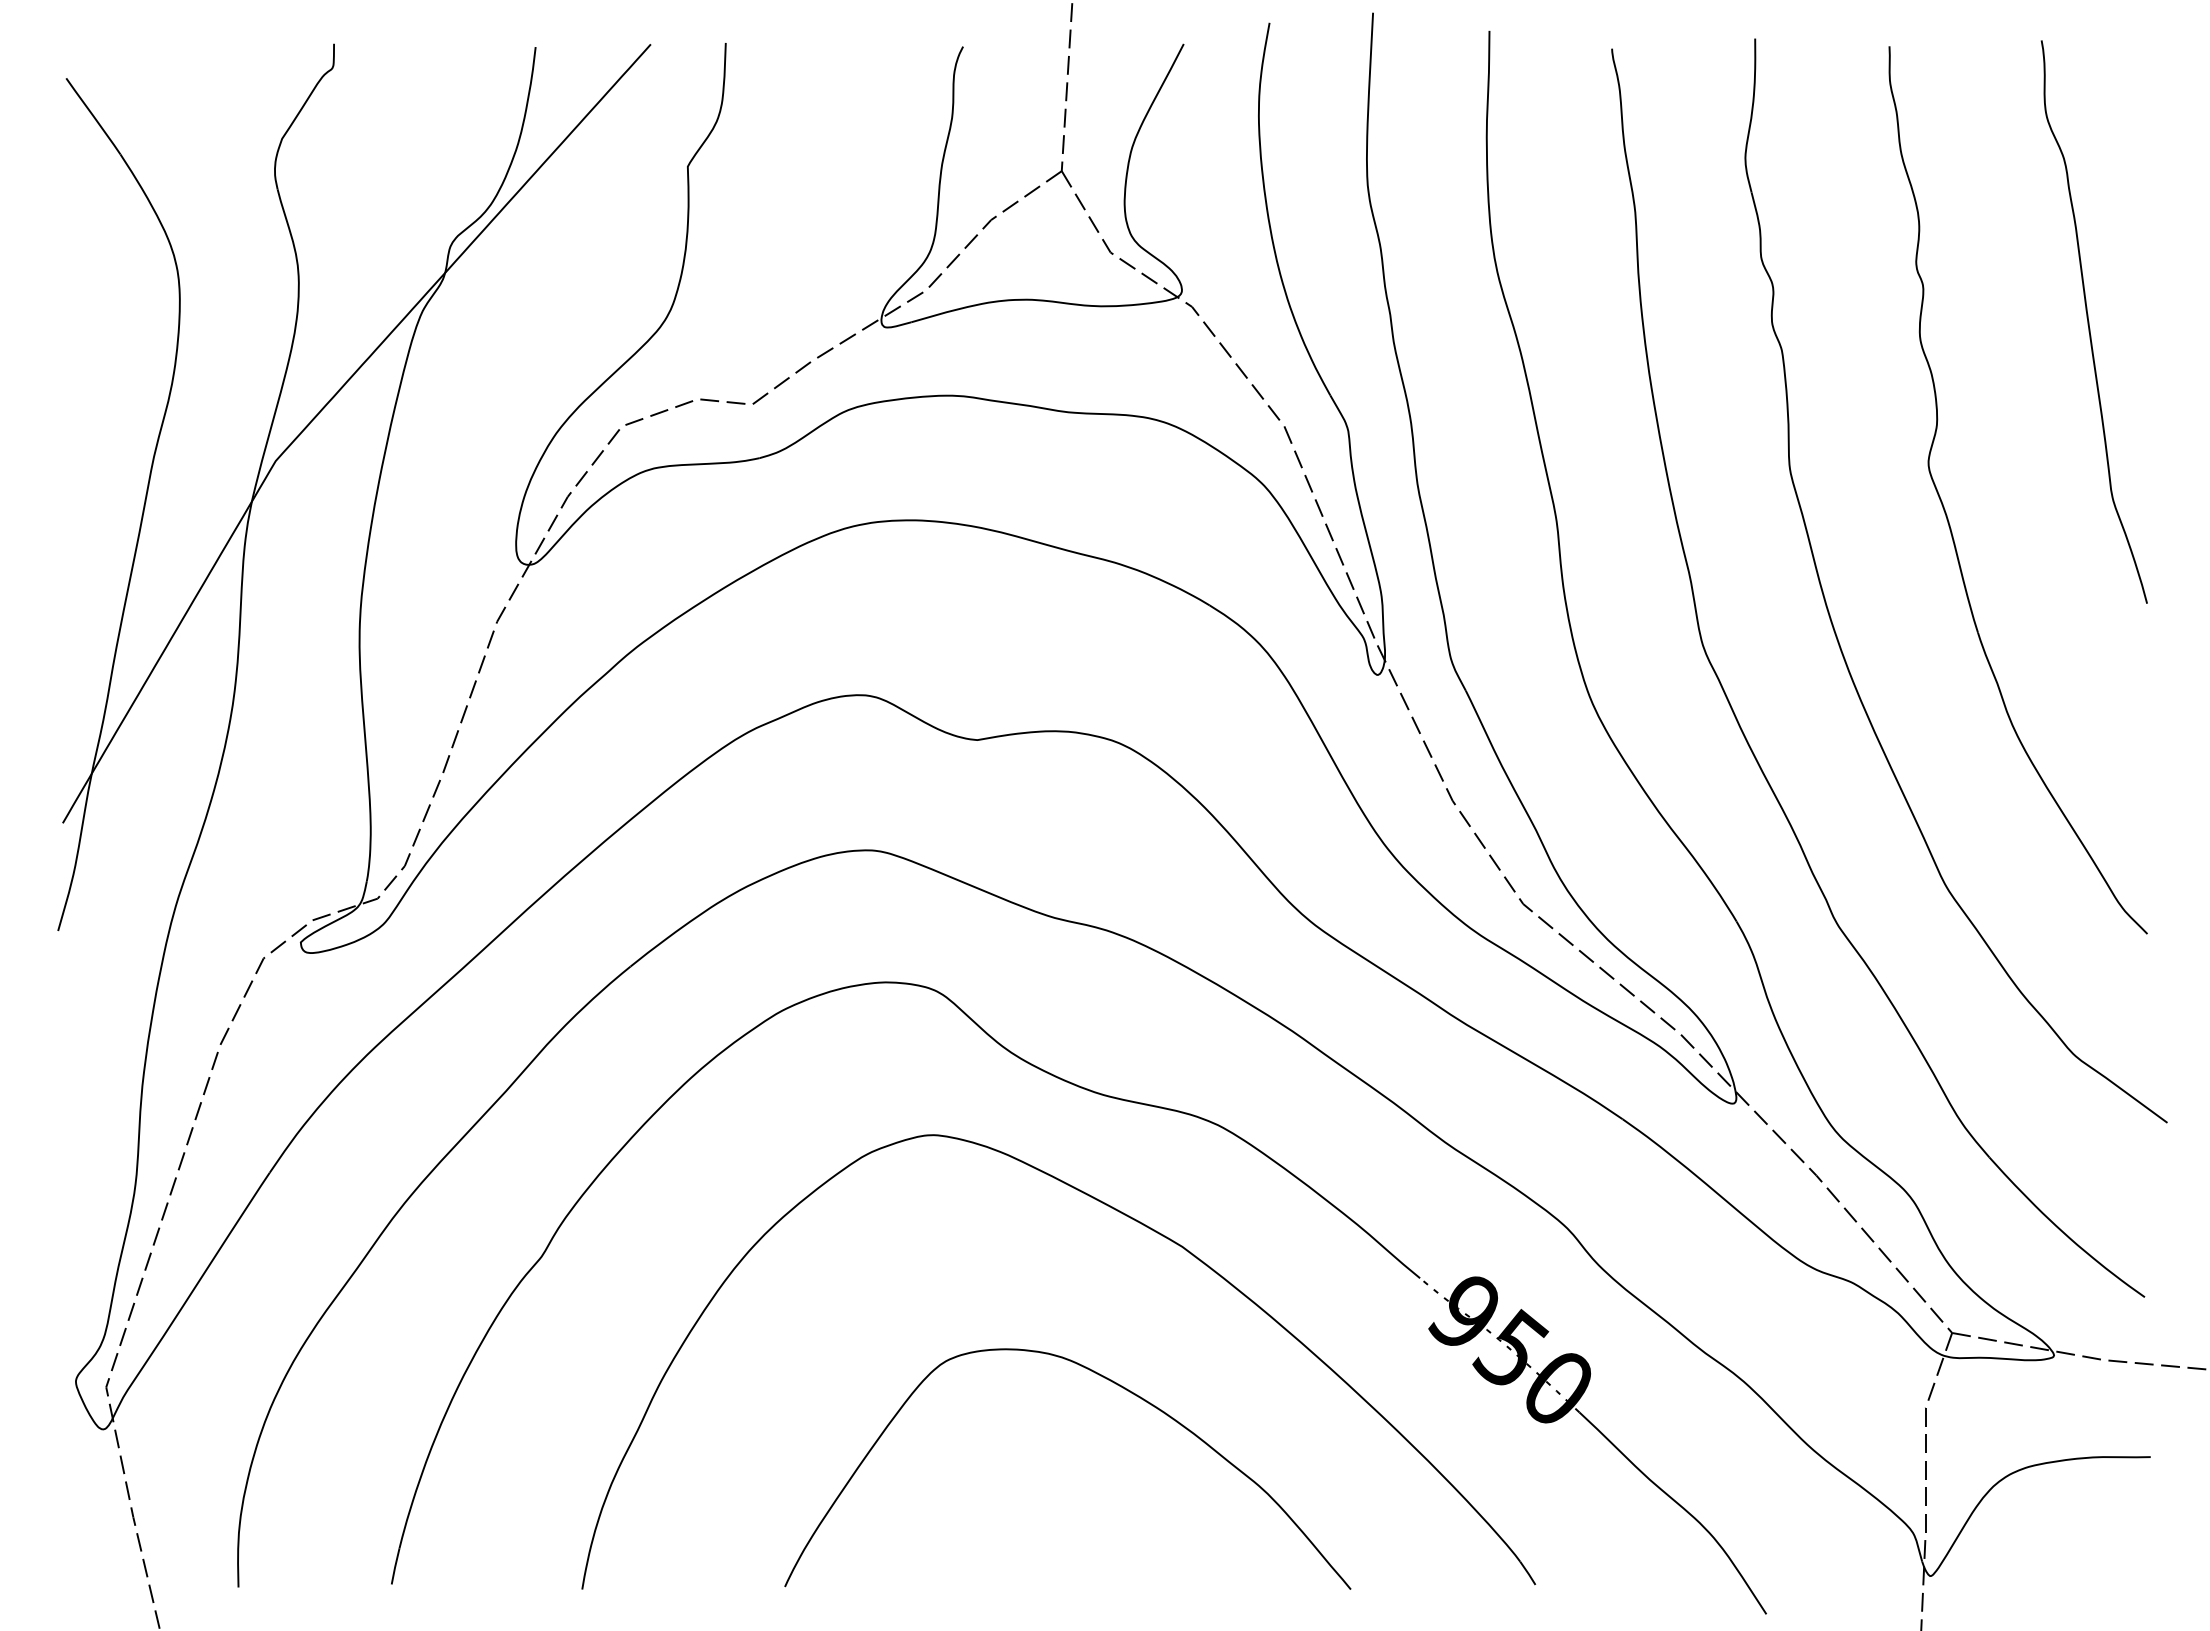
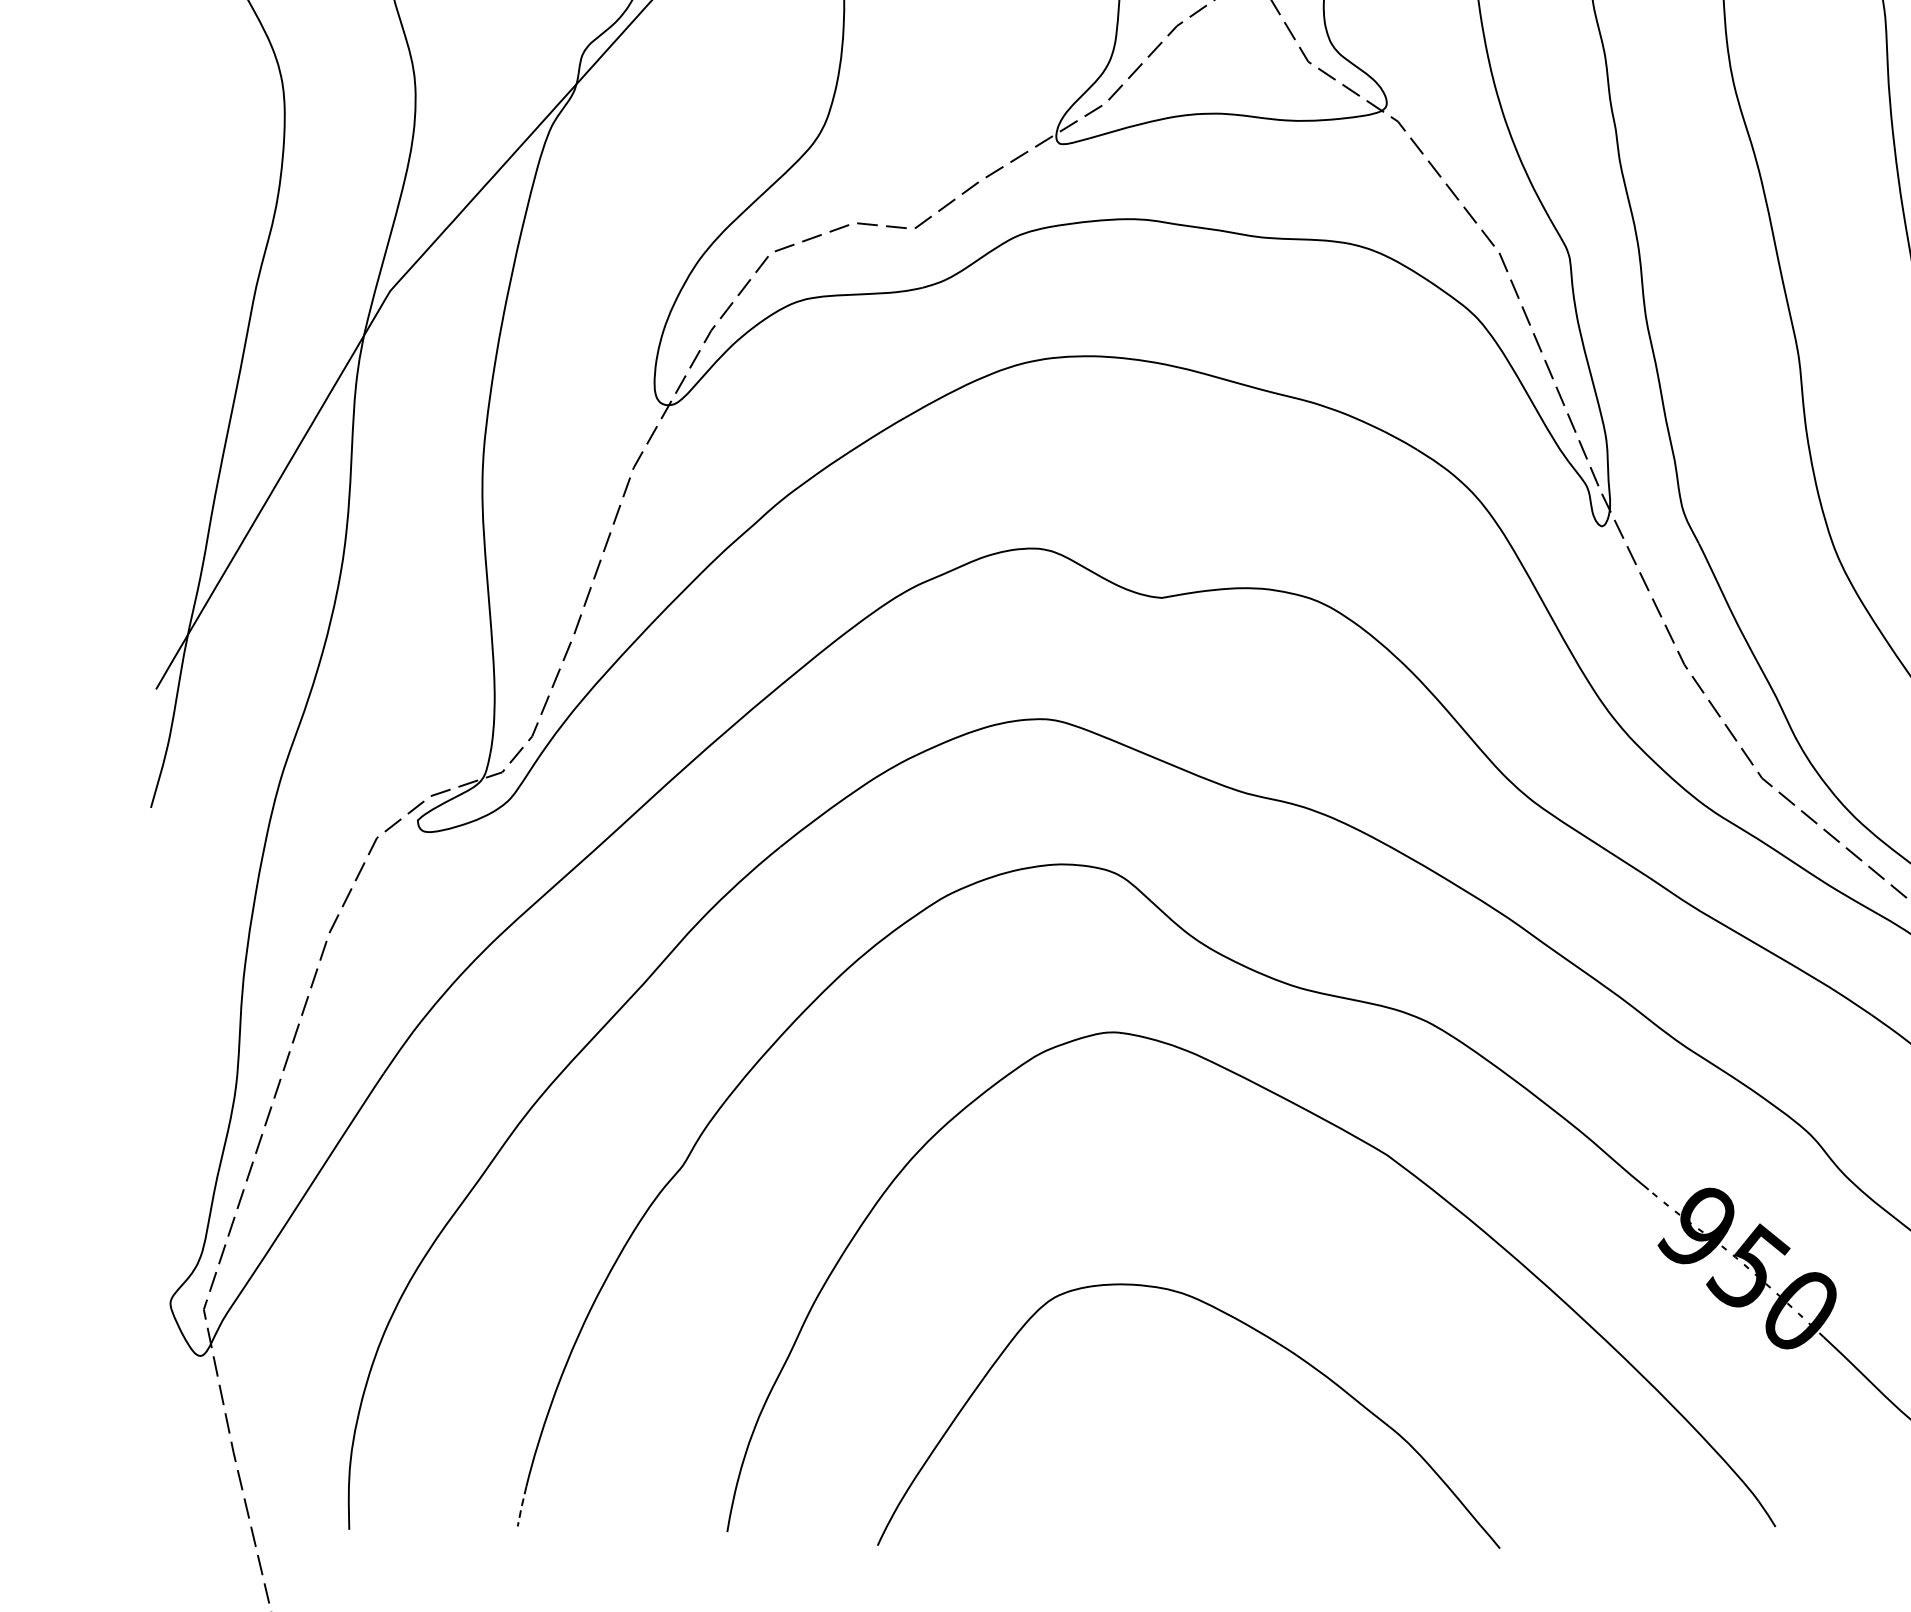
curve: (1113, 1383) -> (1238, 1321), moved
line: (395, 1567) -> (521, 1507), solid -> dashed

